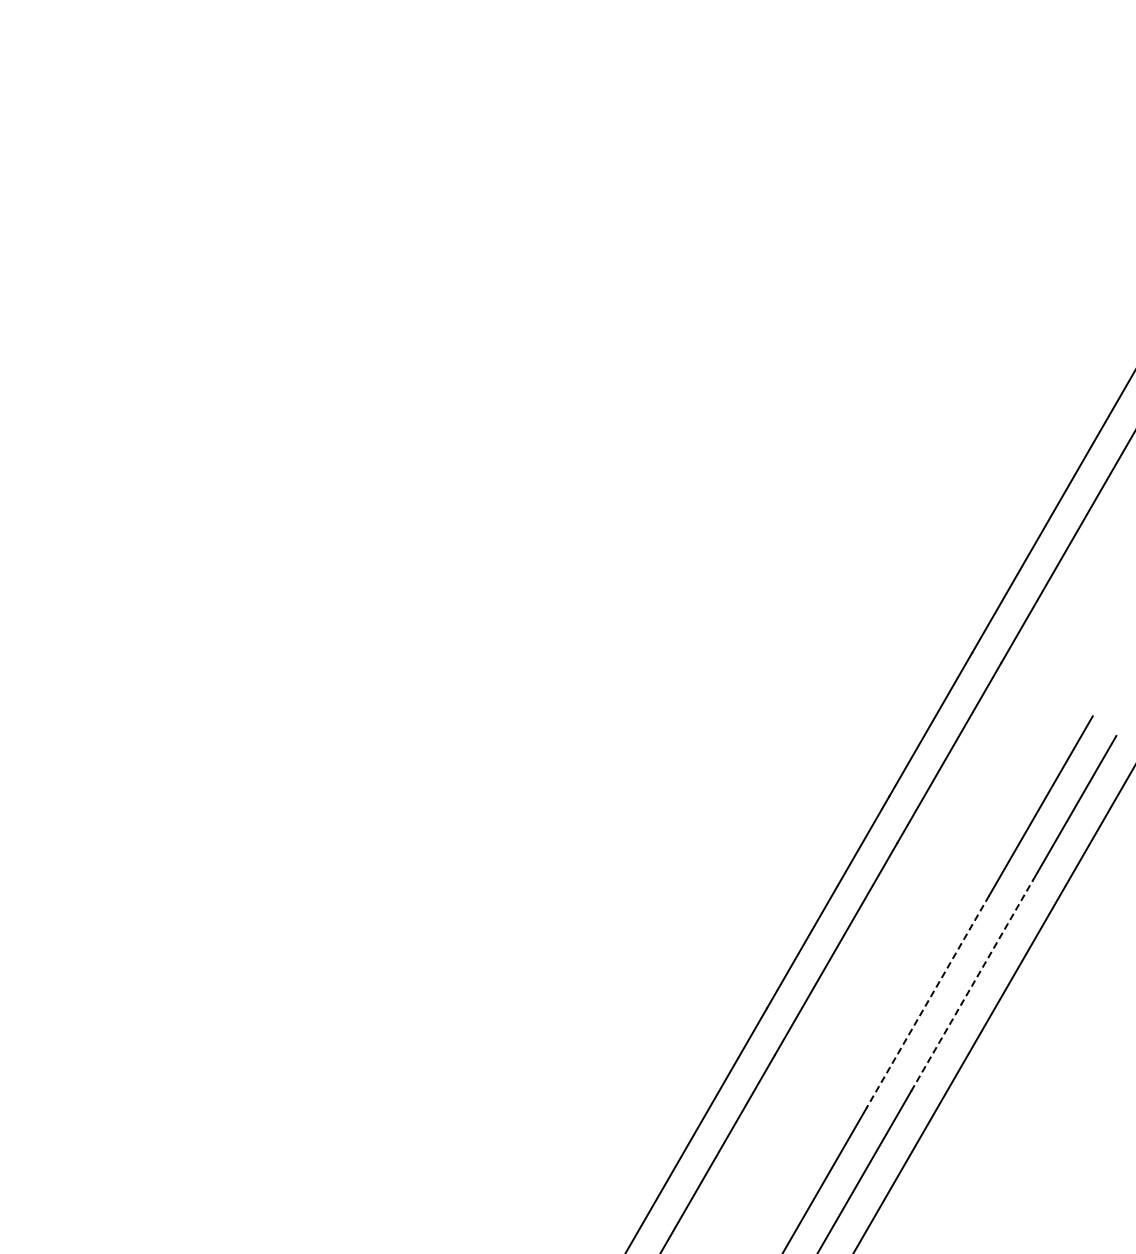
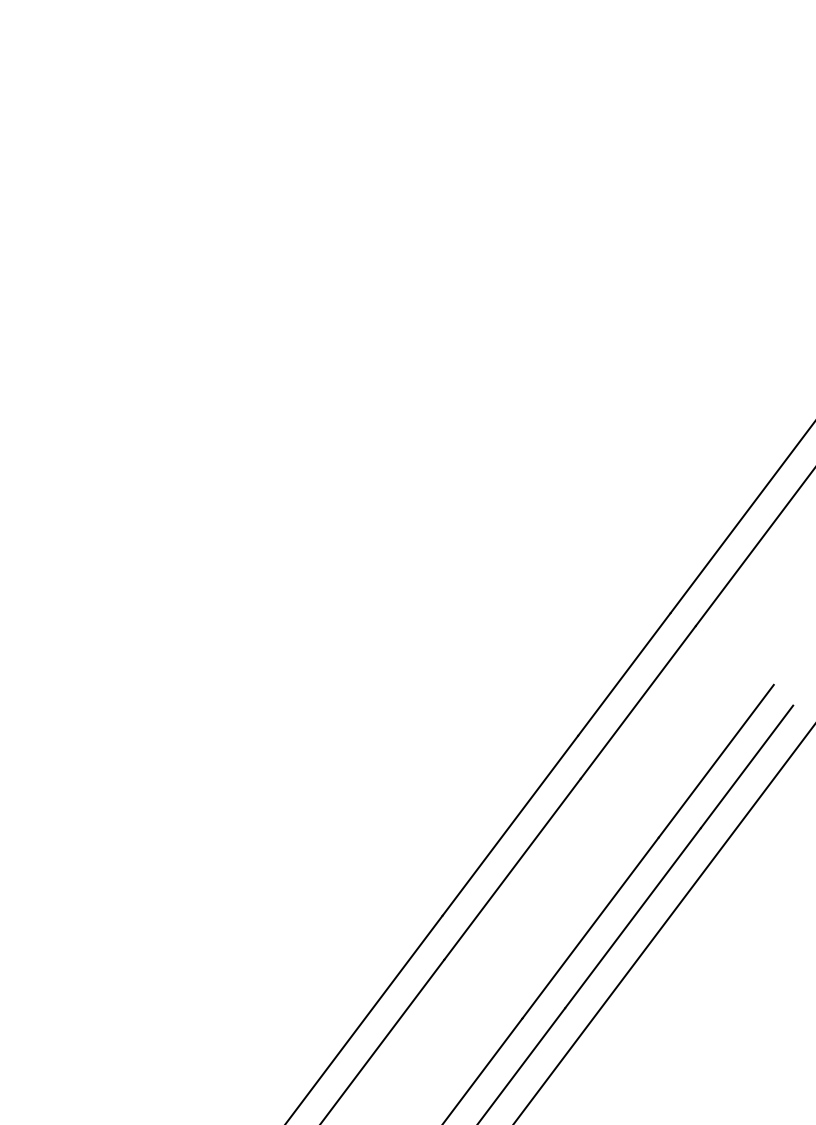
line: (972, 985) -> (633, 918), dashed -> solid
line: (927, 1001) -> (590, 927), dashed -> solid

